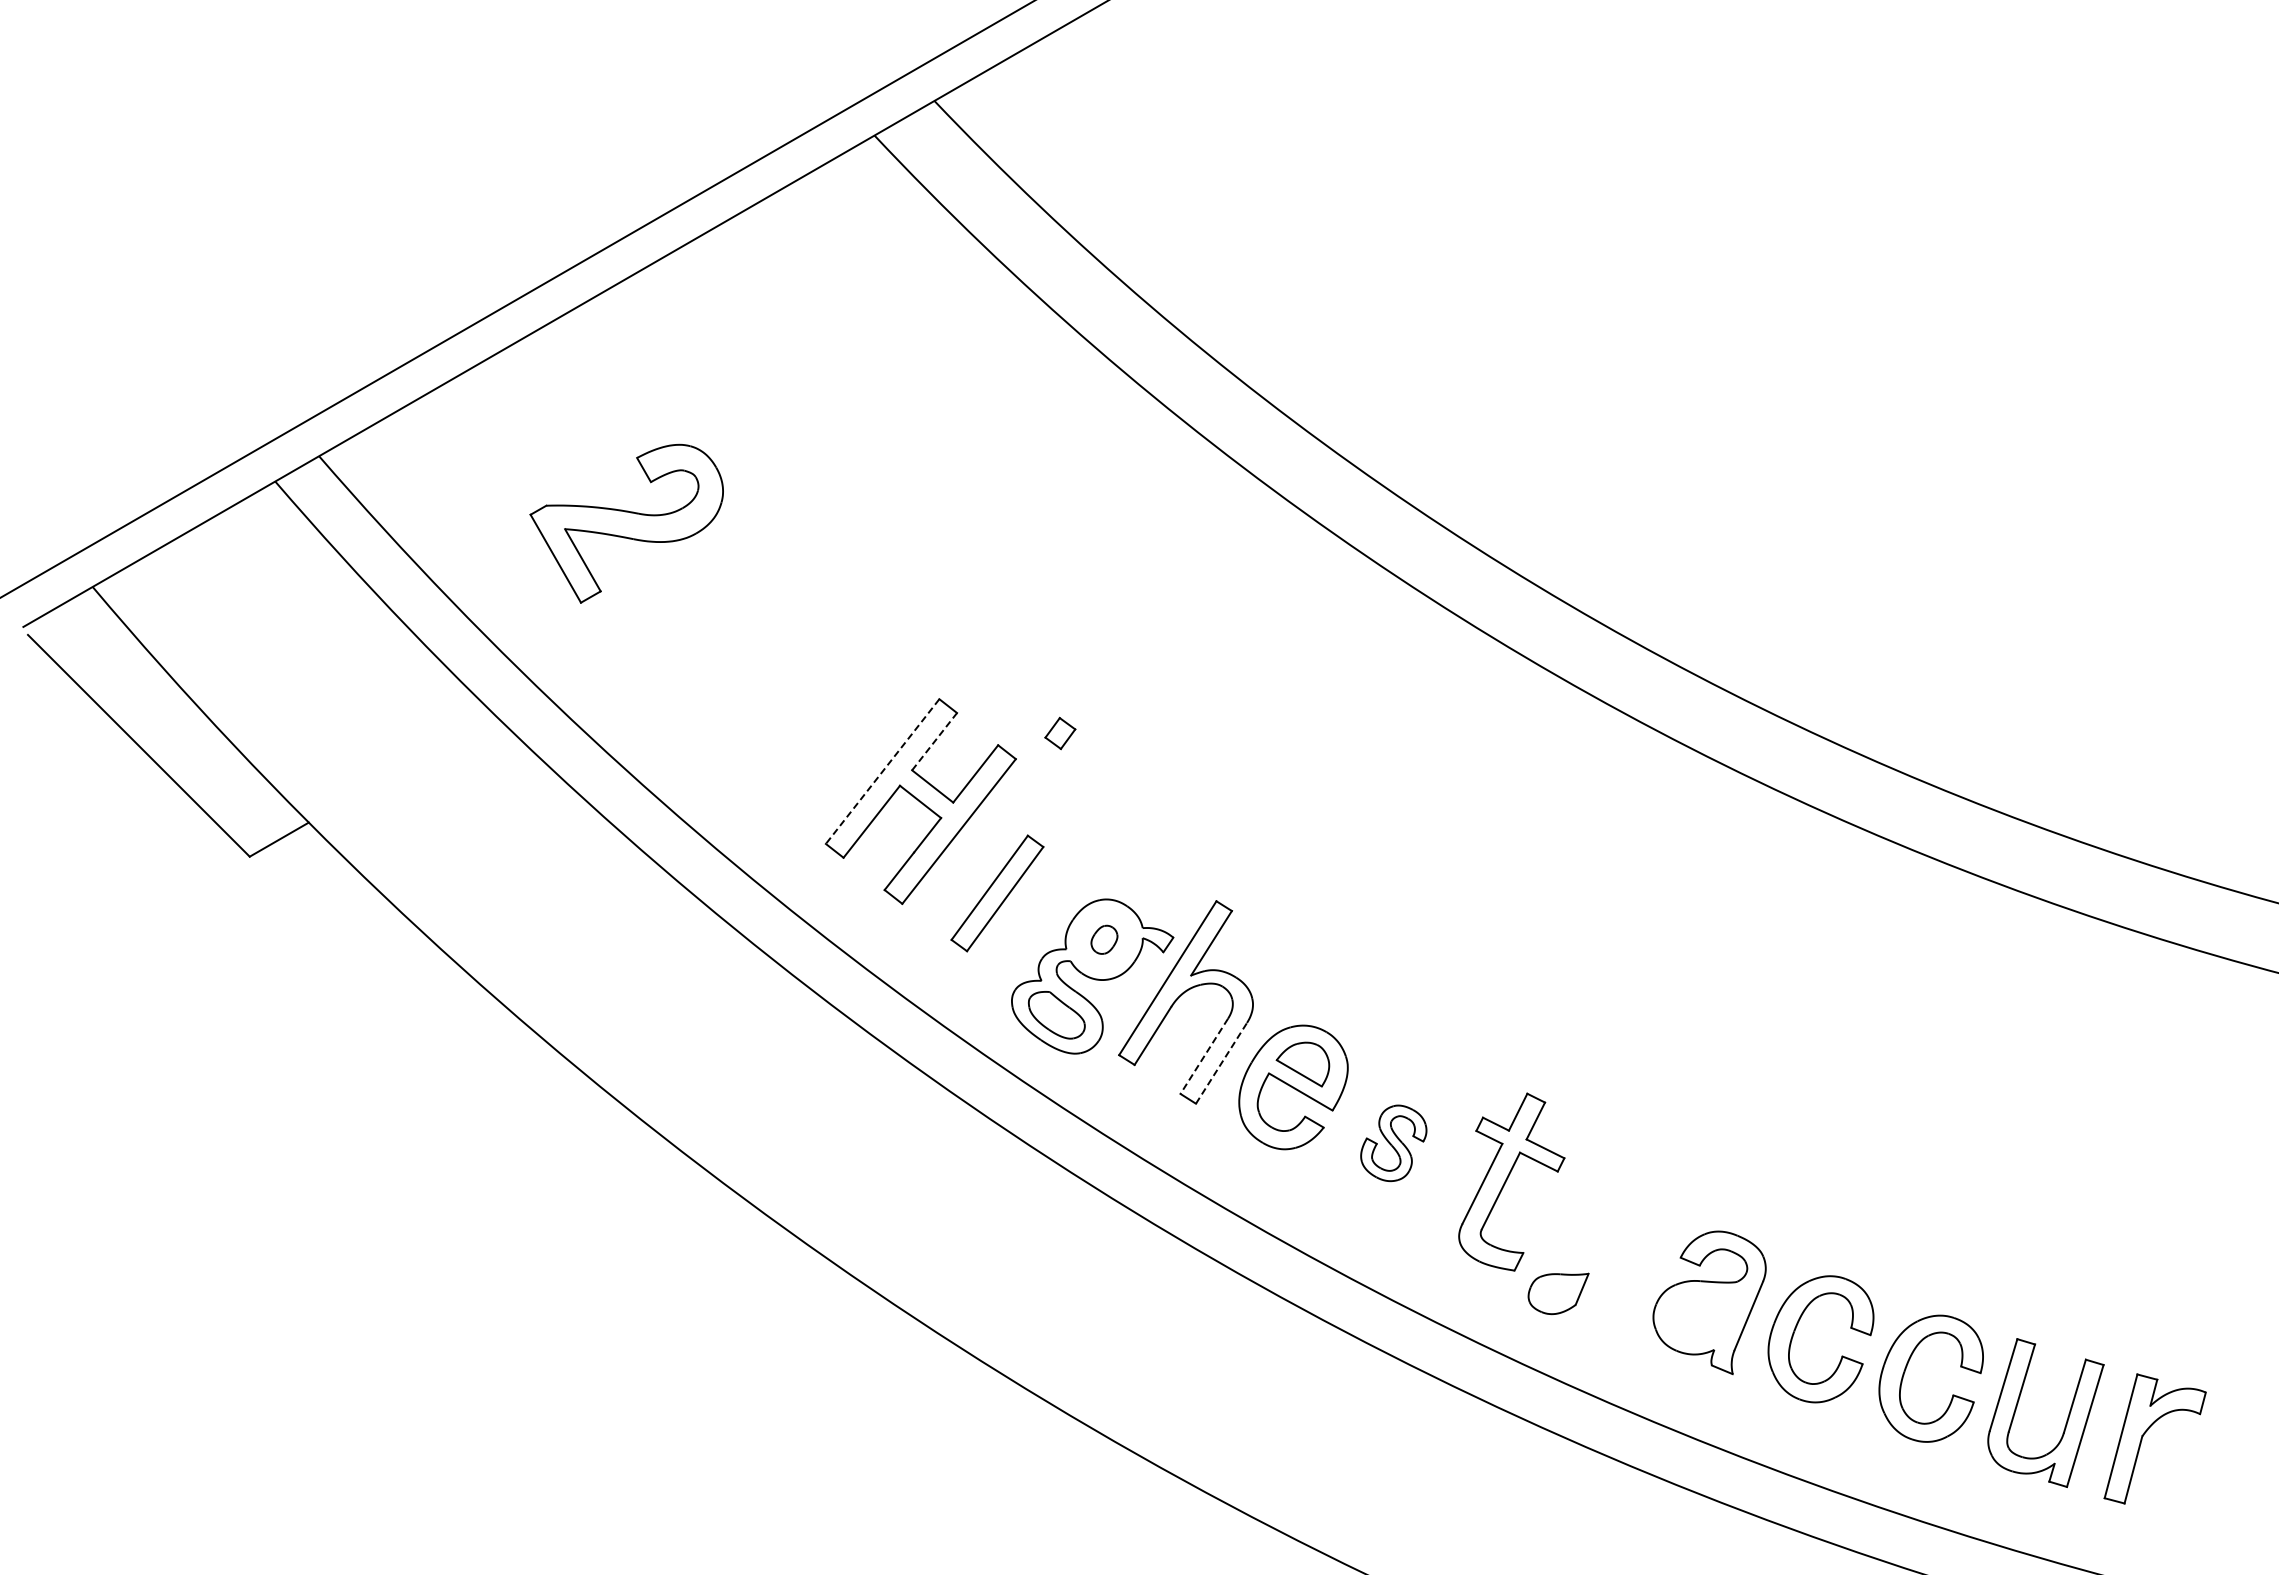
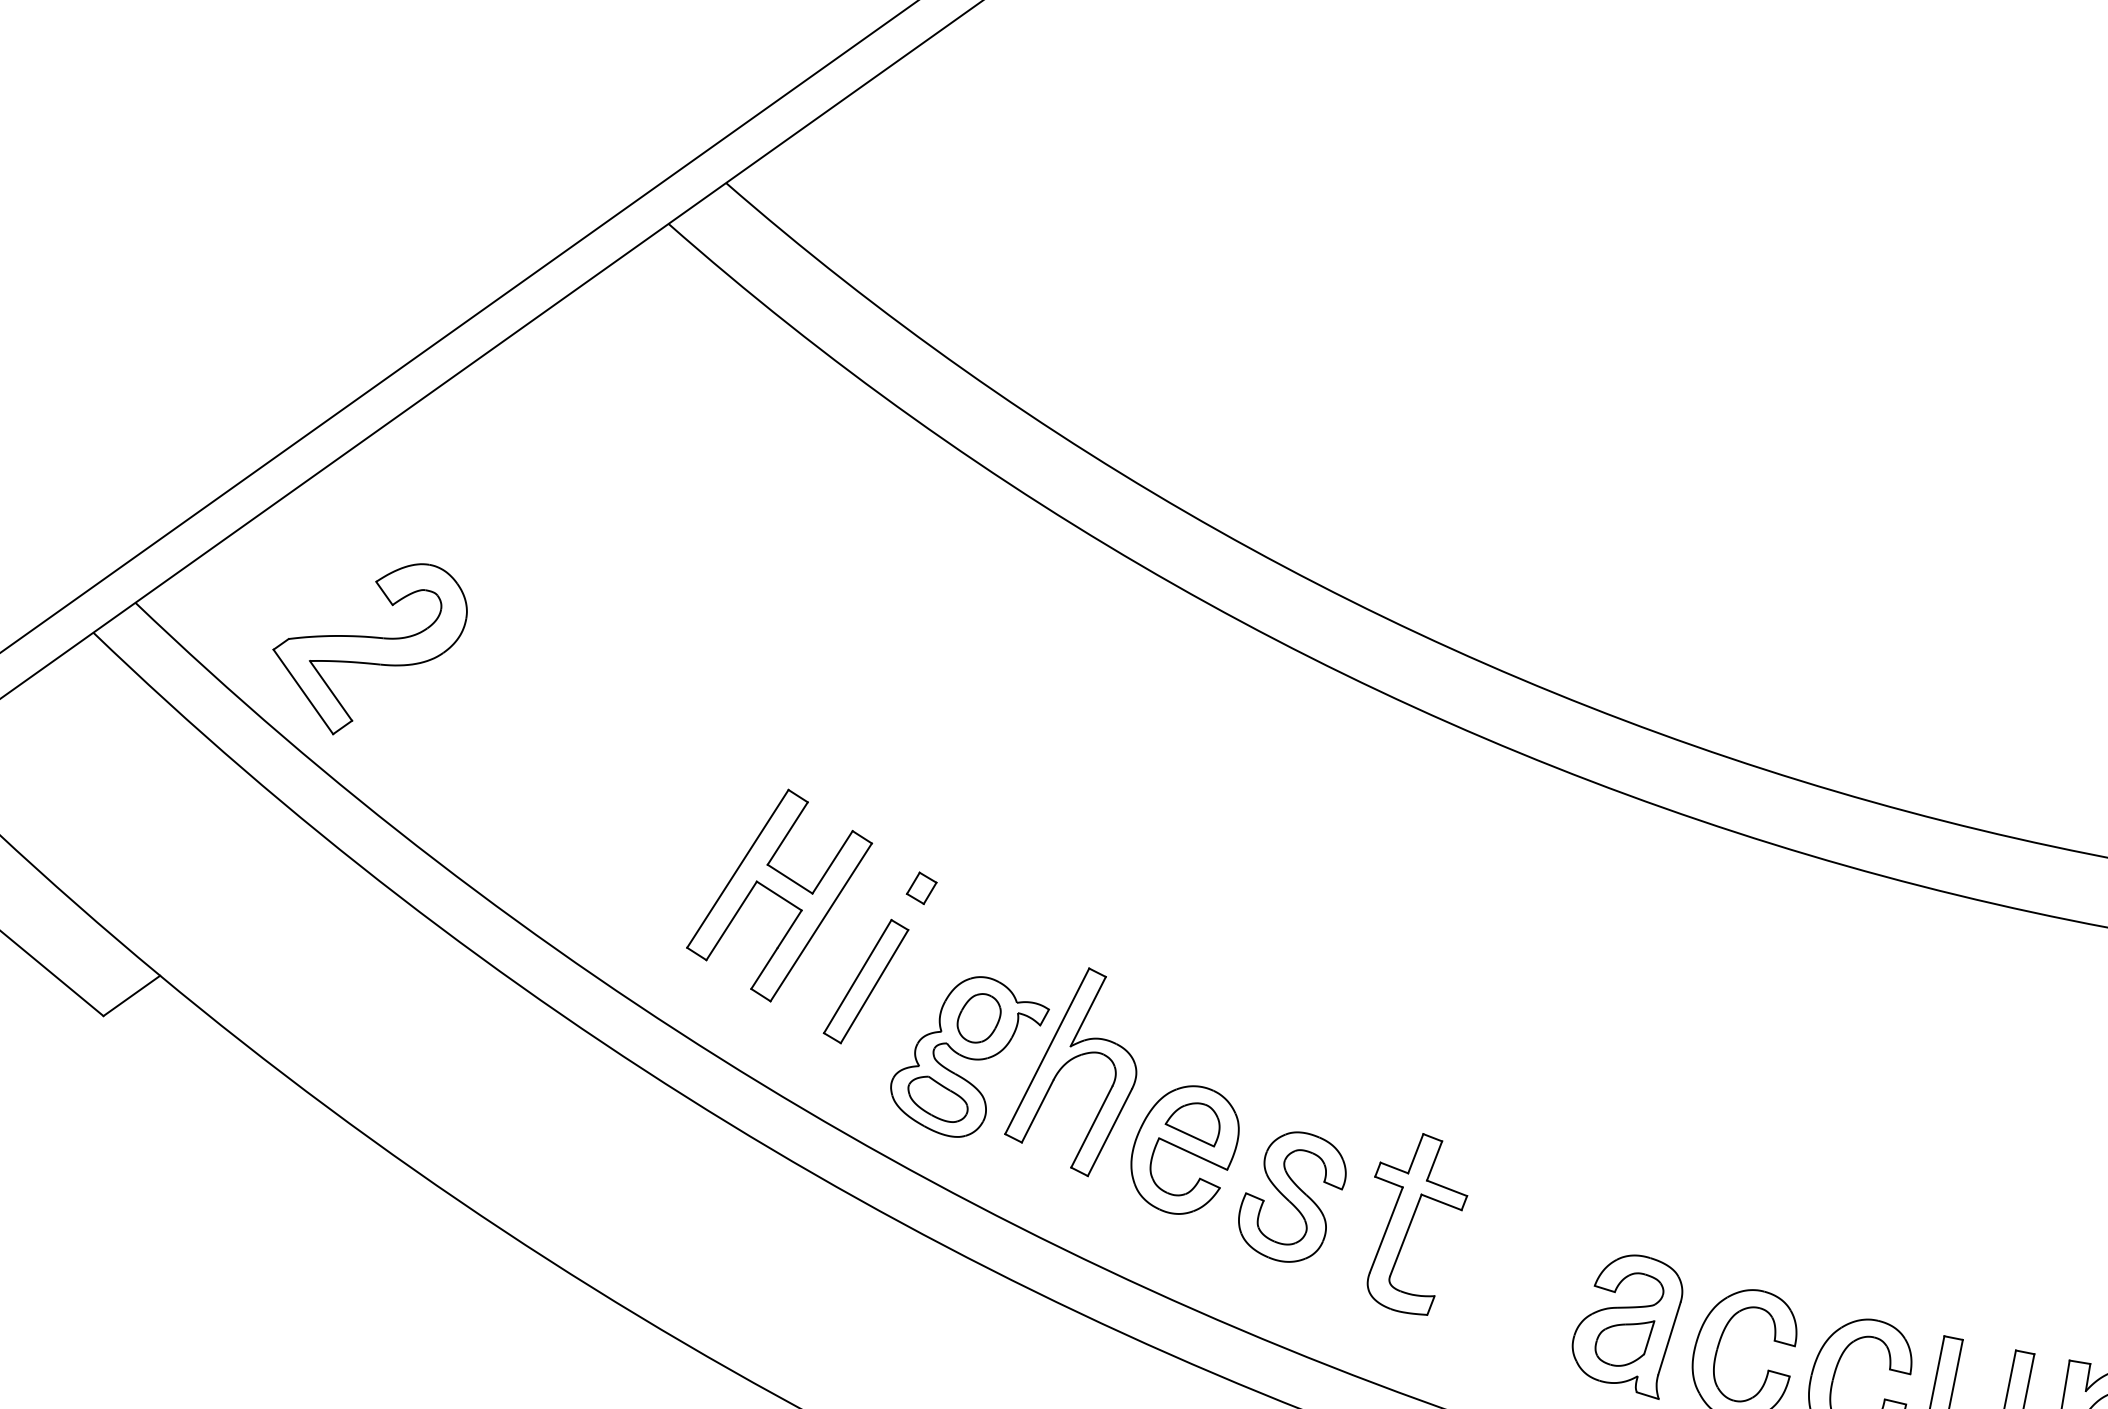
part: (626, 523) -> (371, 649), moved
part: (1060, 733) -> (921, 888), moved
line: (934, 741) -> (787, 833), dashed -> solid
line: (882, 771) -> (737, 868), dashed -> solid
part: (1104, 939) -> (979, 1018), size x1.67
line: (1204, 1056) -> (1091, 1127), dashed -> solid
line: (1221, 1063) -> (1109, 1132), dashed -> solid
part: (1393, 1143) -> (1292, 1197), size x1.67
part: (1558, 1293) -> (1625, 1344), moved

